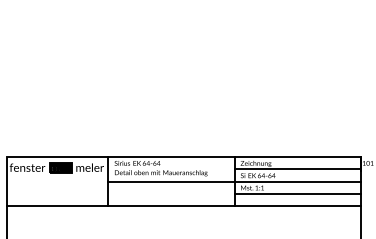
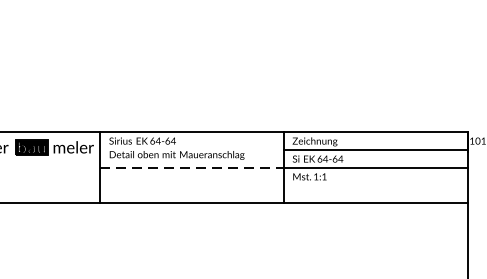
line: (171, 181) -> (192, 167), solid -> dashed
line: (297, 193) -> (375, 184), removed

